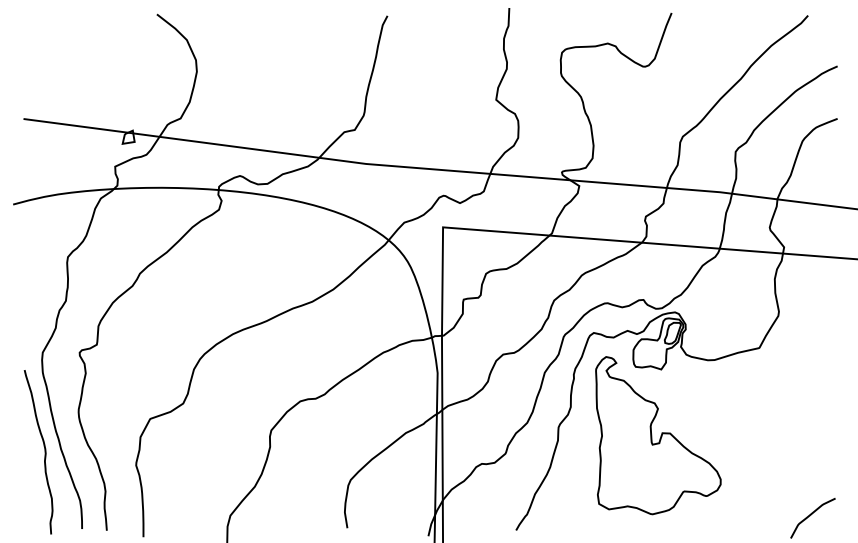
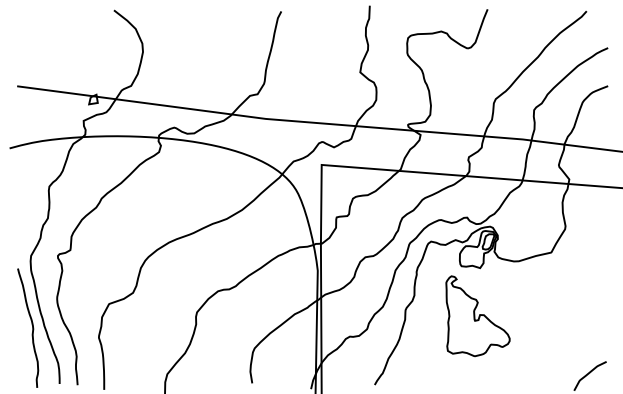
part: (657, 436) -> (477, 316), size x0.7

